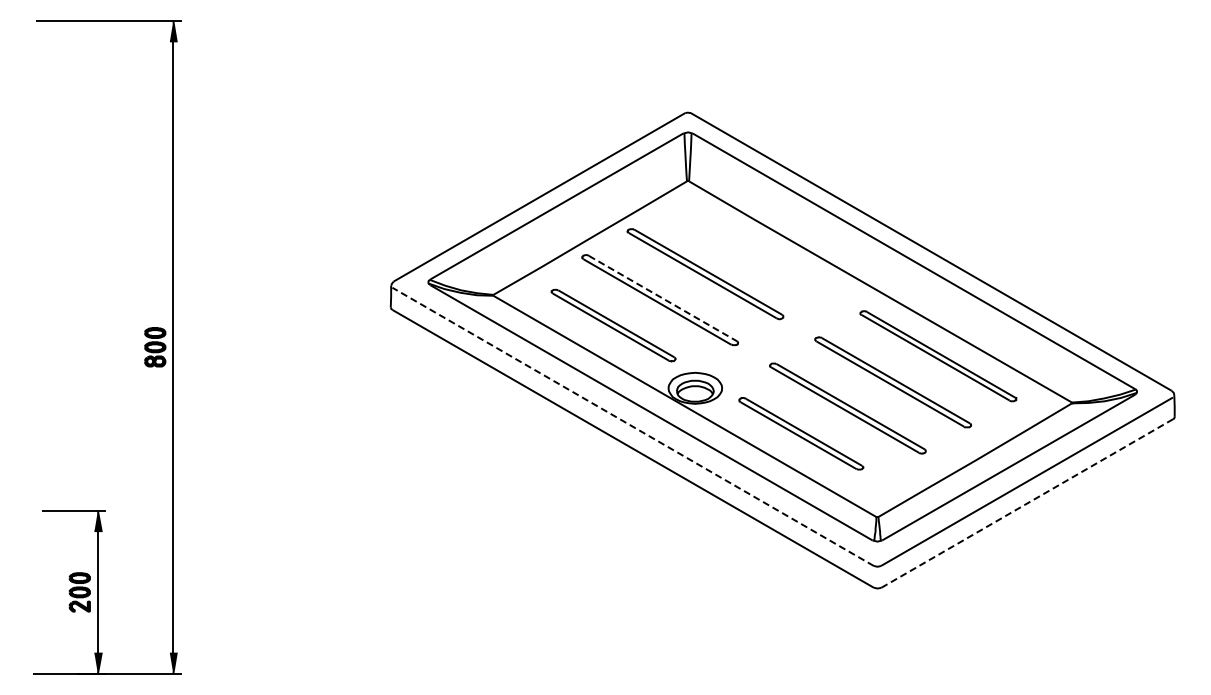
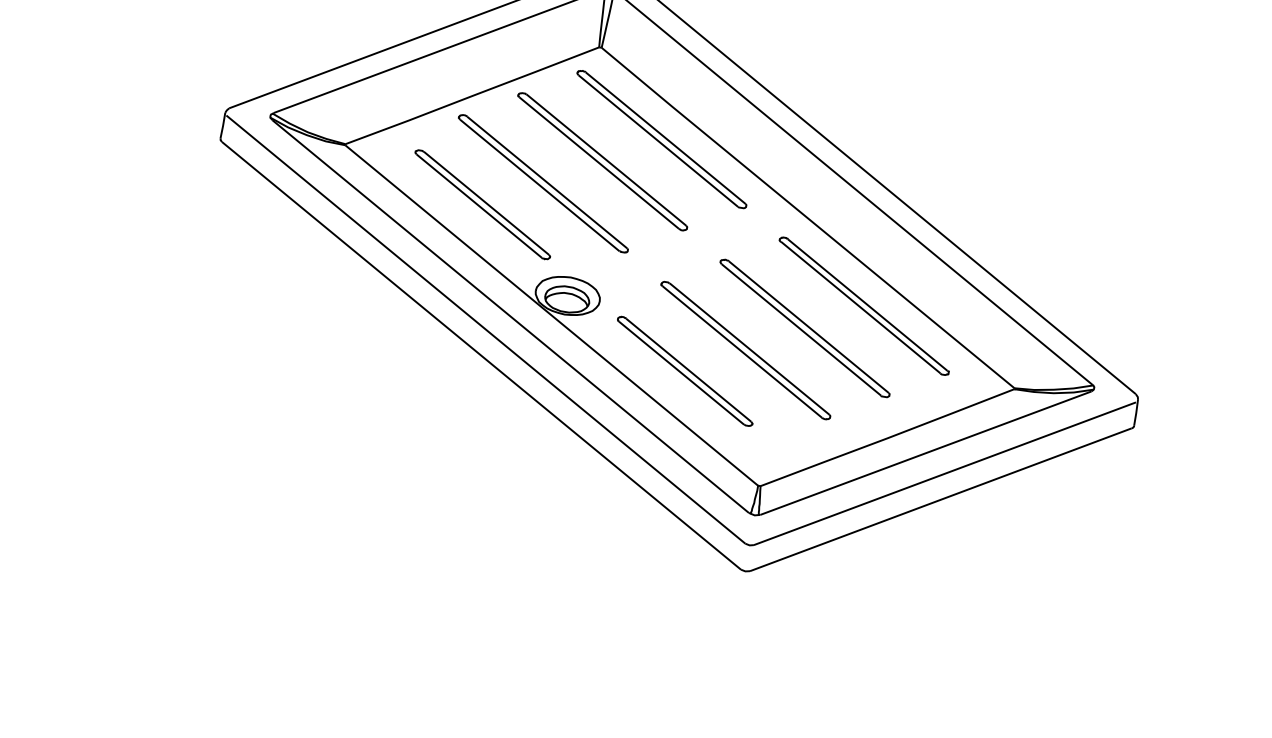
part: (750, 247) -> (661, 138), added
line: (663, 298) -> (547, 182), dashed -> solid
line: (632, 426) -> (485, 329), dashed -> solid
line: (1027, 503) -> (941, 499), dashed -> solid

